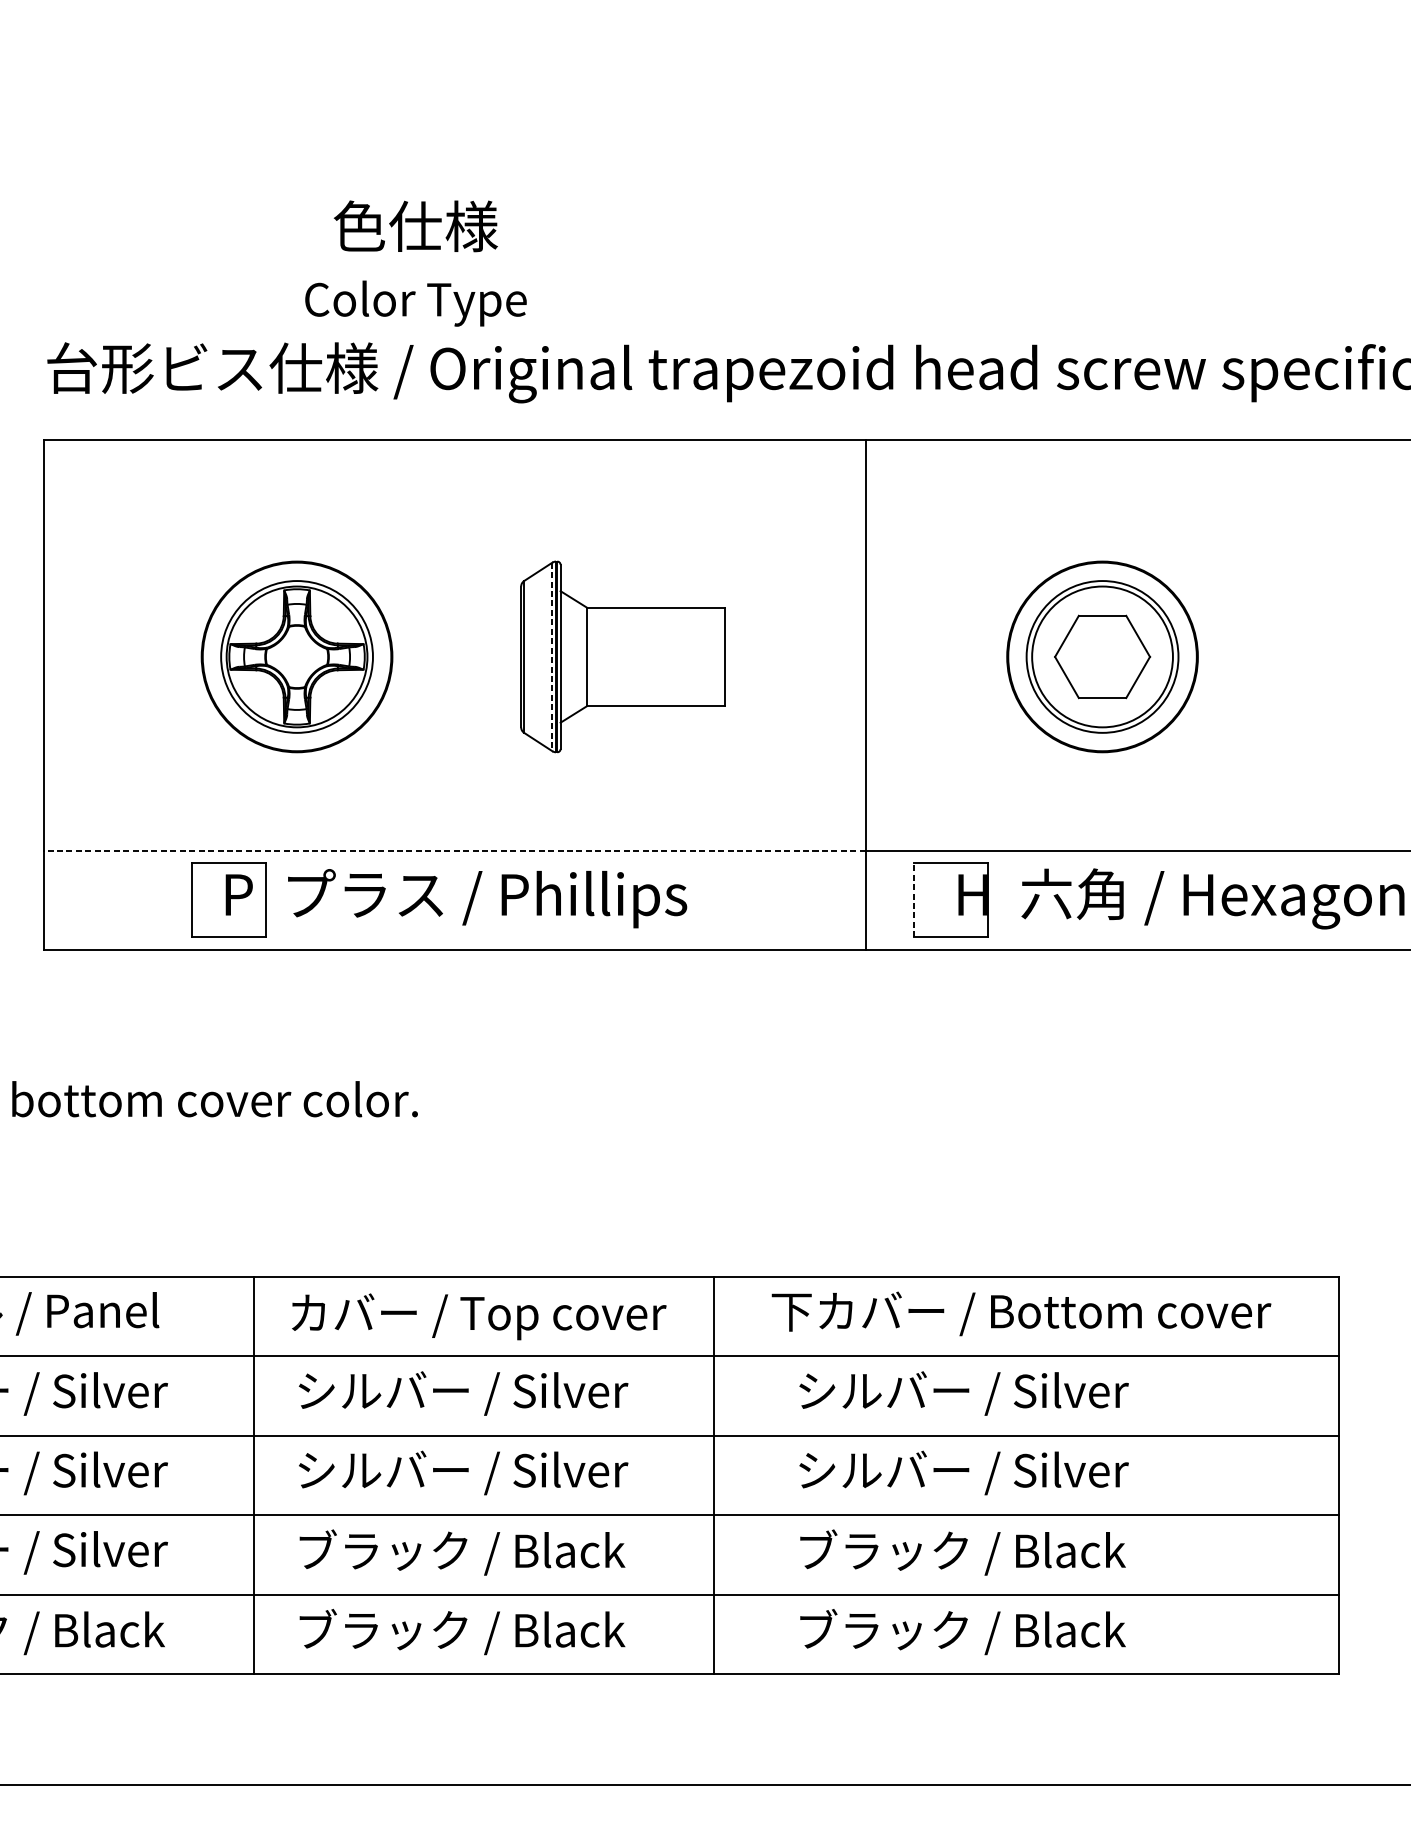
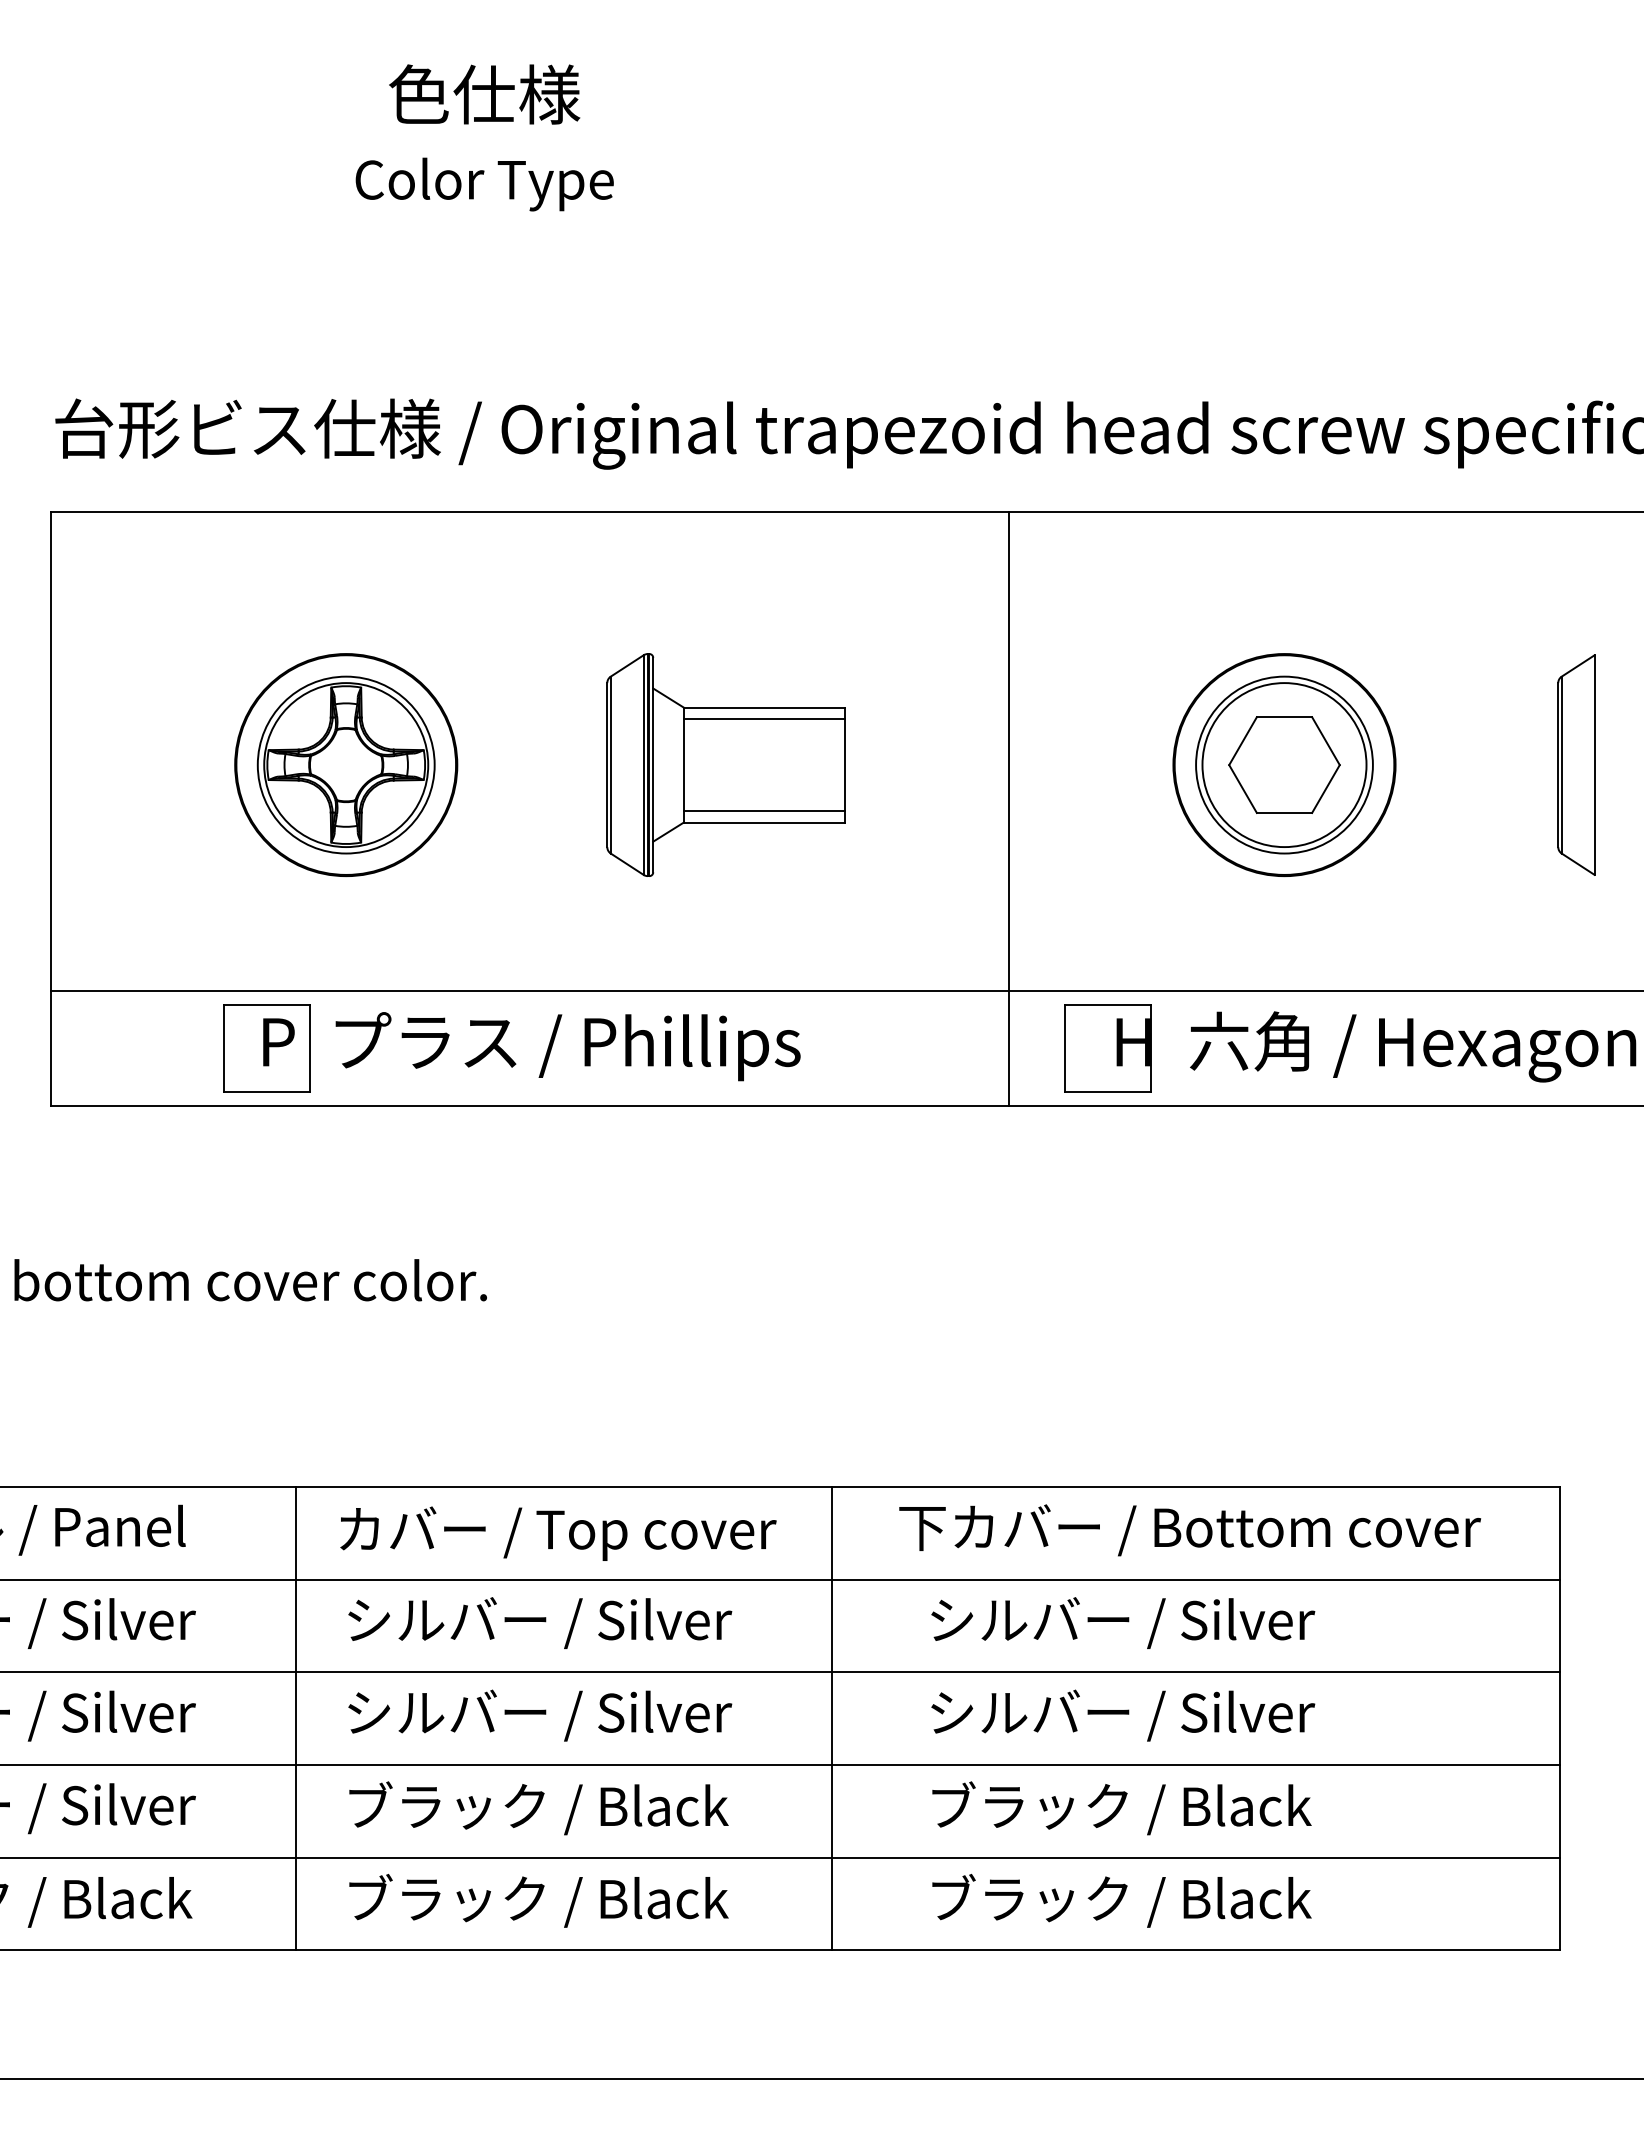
text: (415, 263) -> (484, 137), moved
line: (655, 617) -> (763, 719), added
part: (1353, 656) -> (1576, 764), added
line: (552, 657) -> (643, 765), dashed -> solid
line: (655, 696) -> (763, 811), added
line: (454, 851) -> (529, 991), dashed -> solid
line: (913, 900) -> (1064, 1048), dashed -> solid

